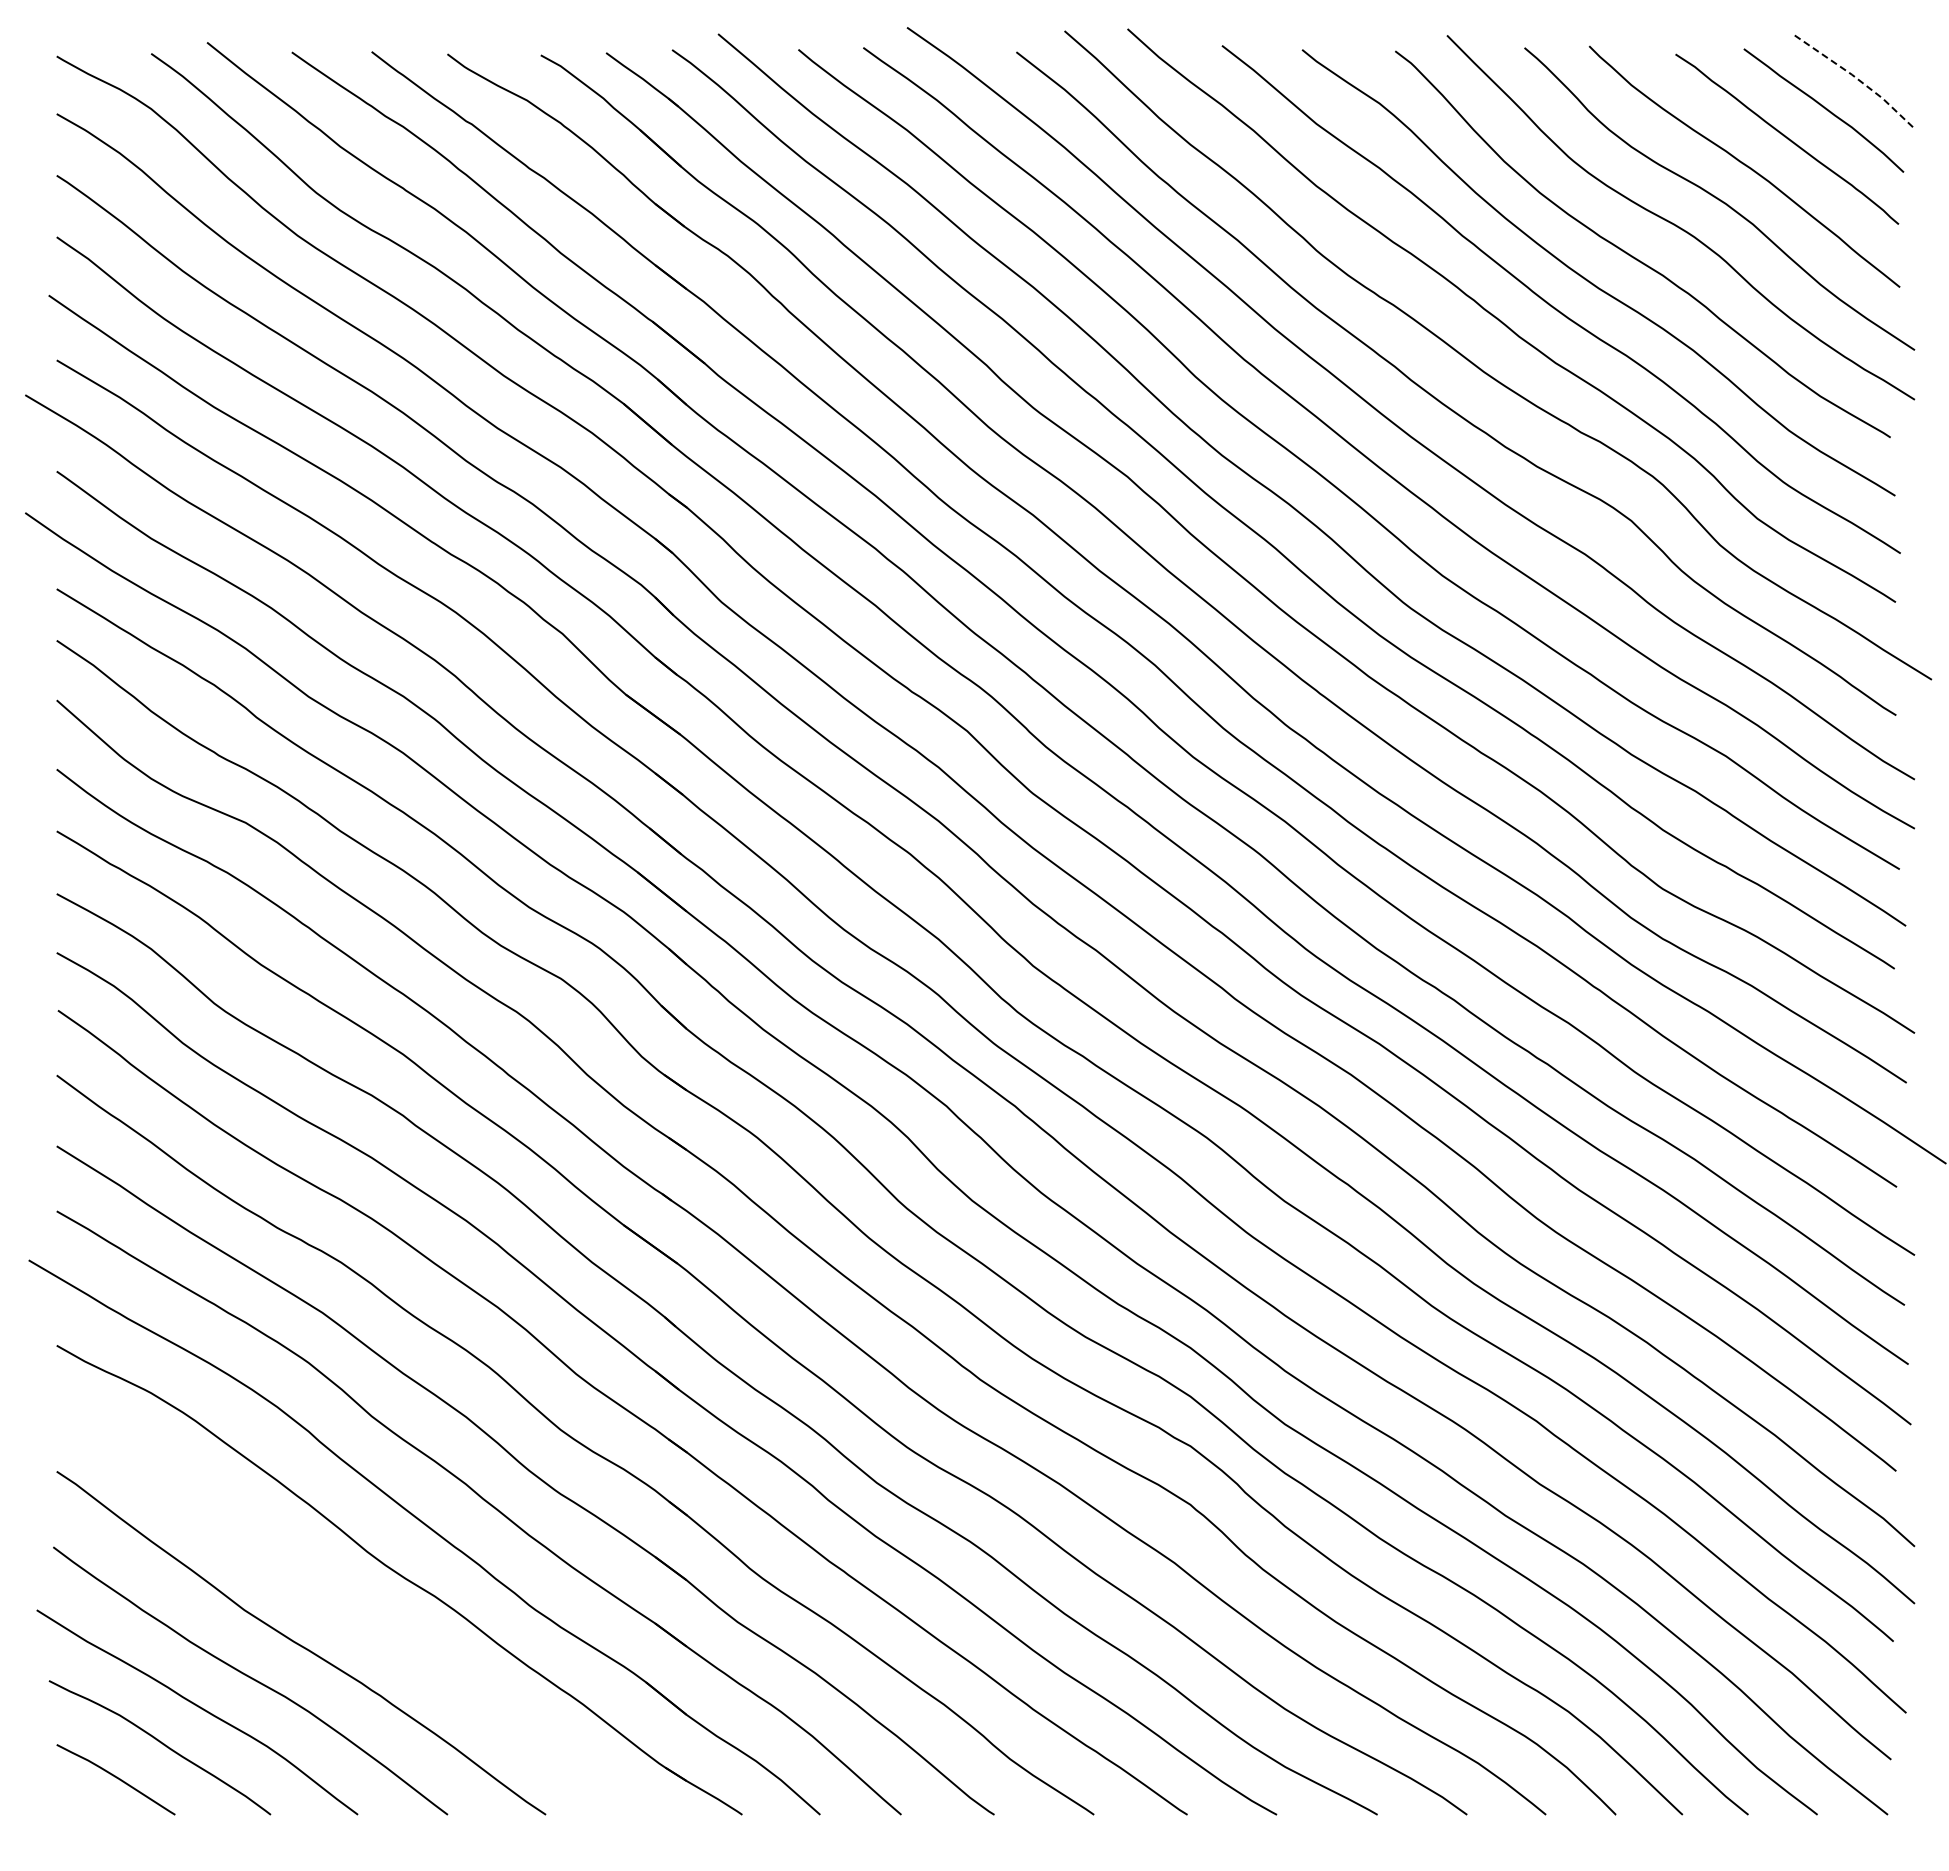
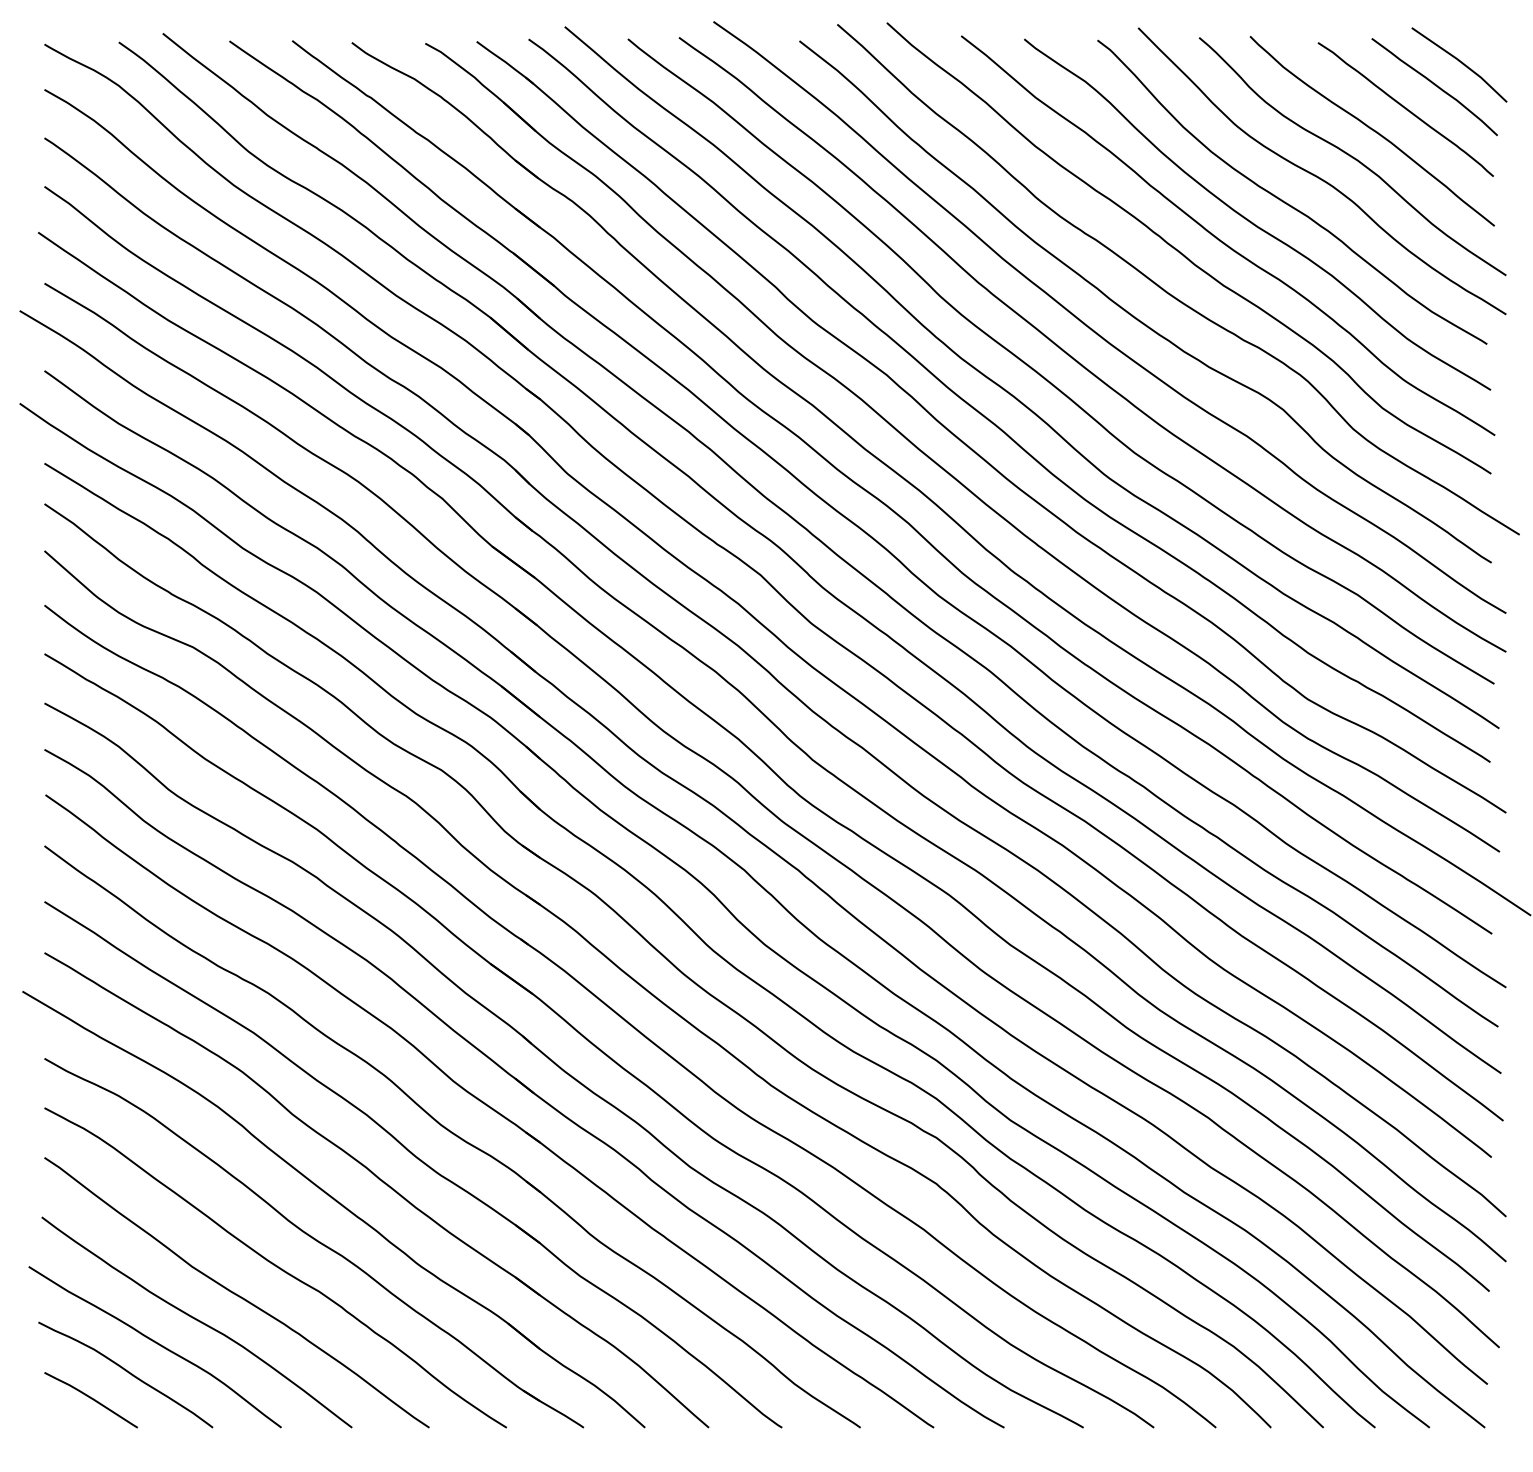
line: (1858, 79) -> (1461, 62), dashed -> solid
curve: (351, 1610) -> (276, 1267), added

